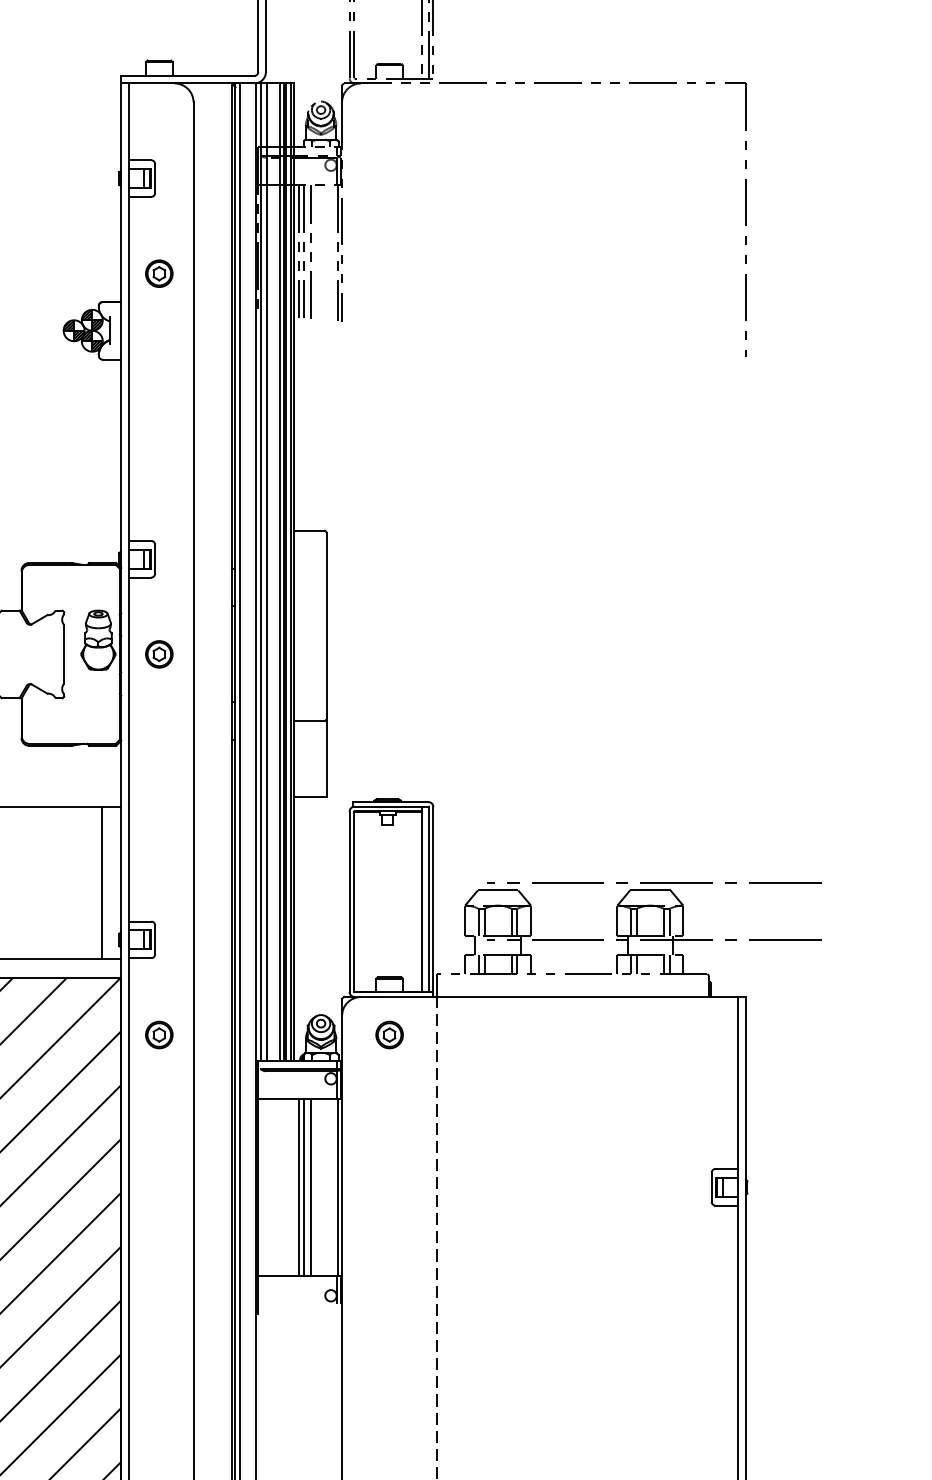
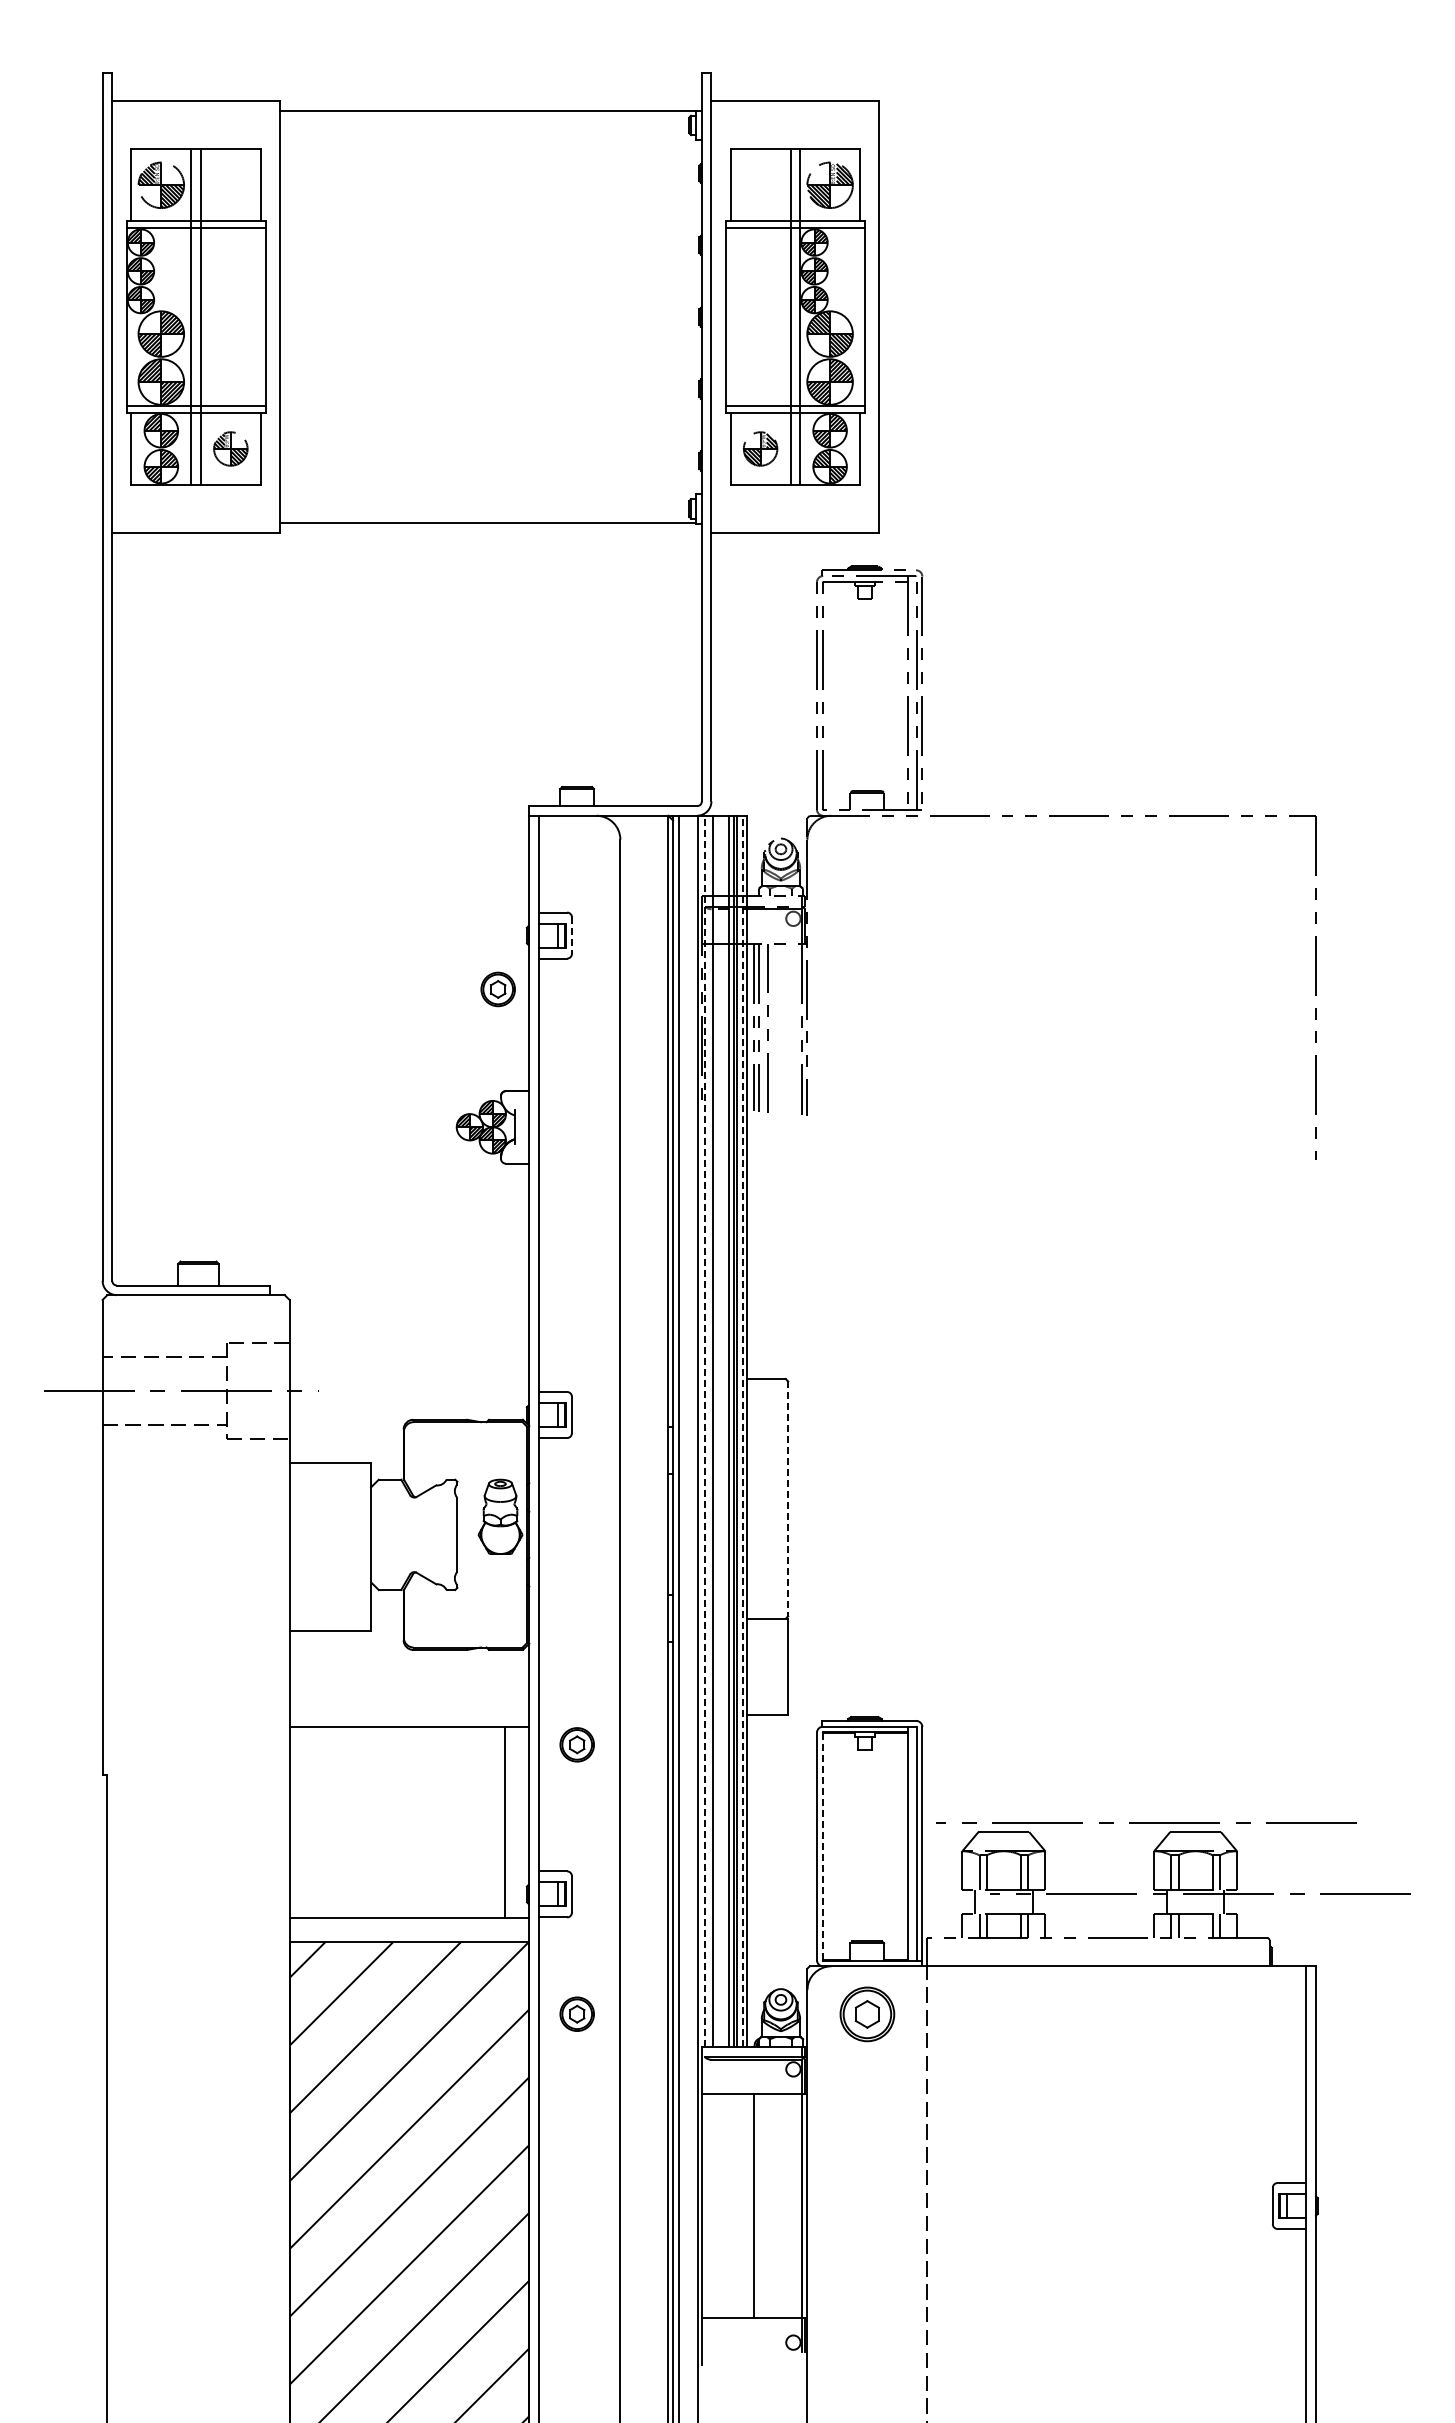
line: (154, 179) -> (571, 936), solid -> dashed
part: (158, 273) -> (497, 989), moved
line: (261, 571) -> (705, 1430), solid -> dashed
line: (290, 571) -> (742, 1430), solid -> dashed
line: (327, 626) -> (788, 1499), solid -> dashed
part: (158, 654) -> (576, 1744), moved
line: (654, 882) -> (1146, 1822), moved
line: (354, 901) -> (822, 1846), solid -> dashed
part: (389, 1034) -> (866, 2013), size x1.6
line: (304, 1186) -> (759, 2205), removed
line: (311, 1186) -> (768, 2205), removed

